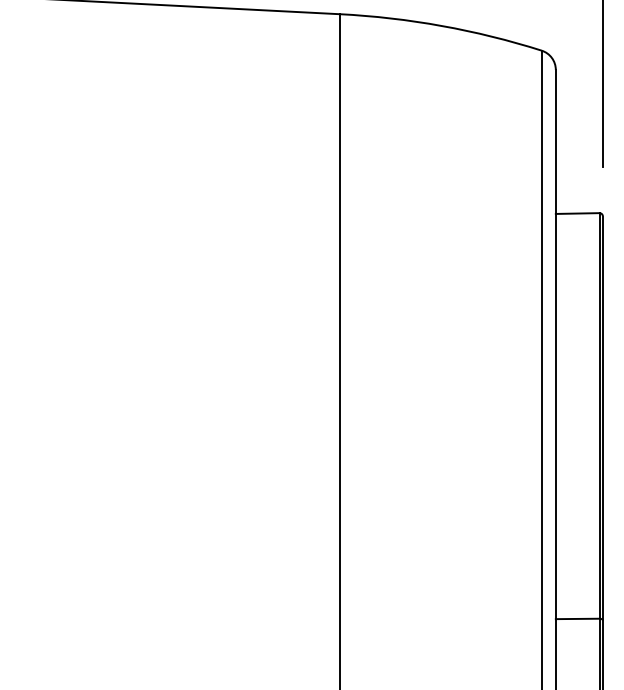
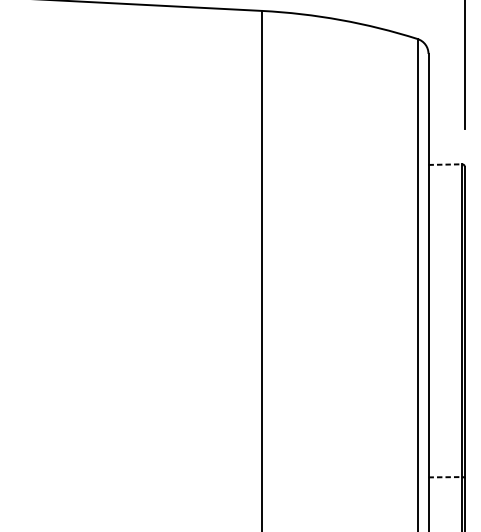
line: (577, 213) -> (445, 164), solid -> dashed
line: (577, 618) -> (445, 476), solid -> dashed

